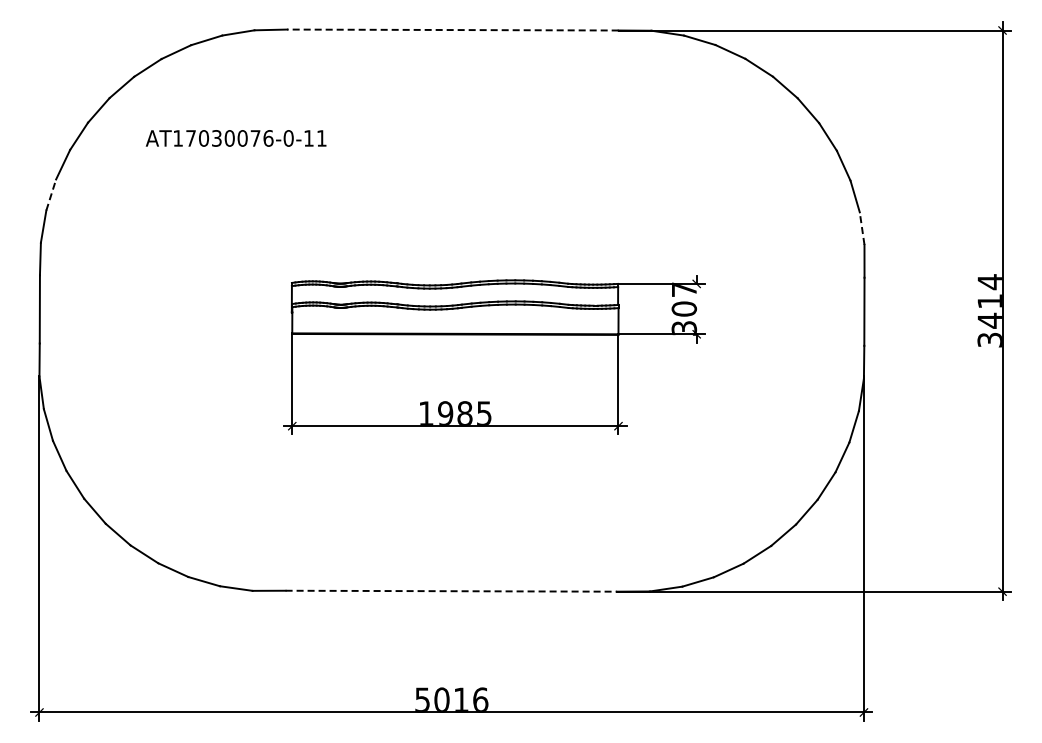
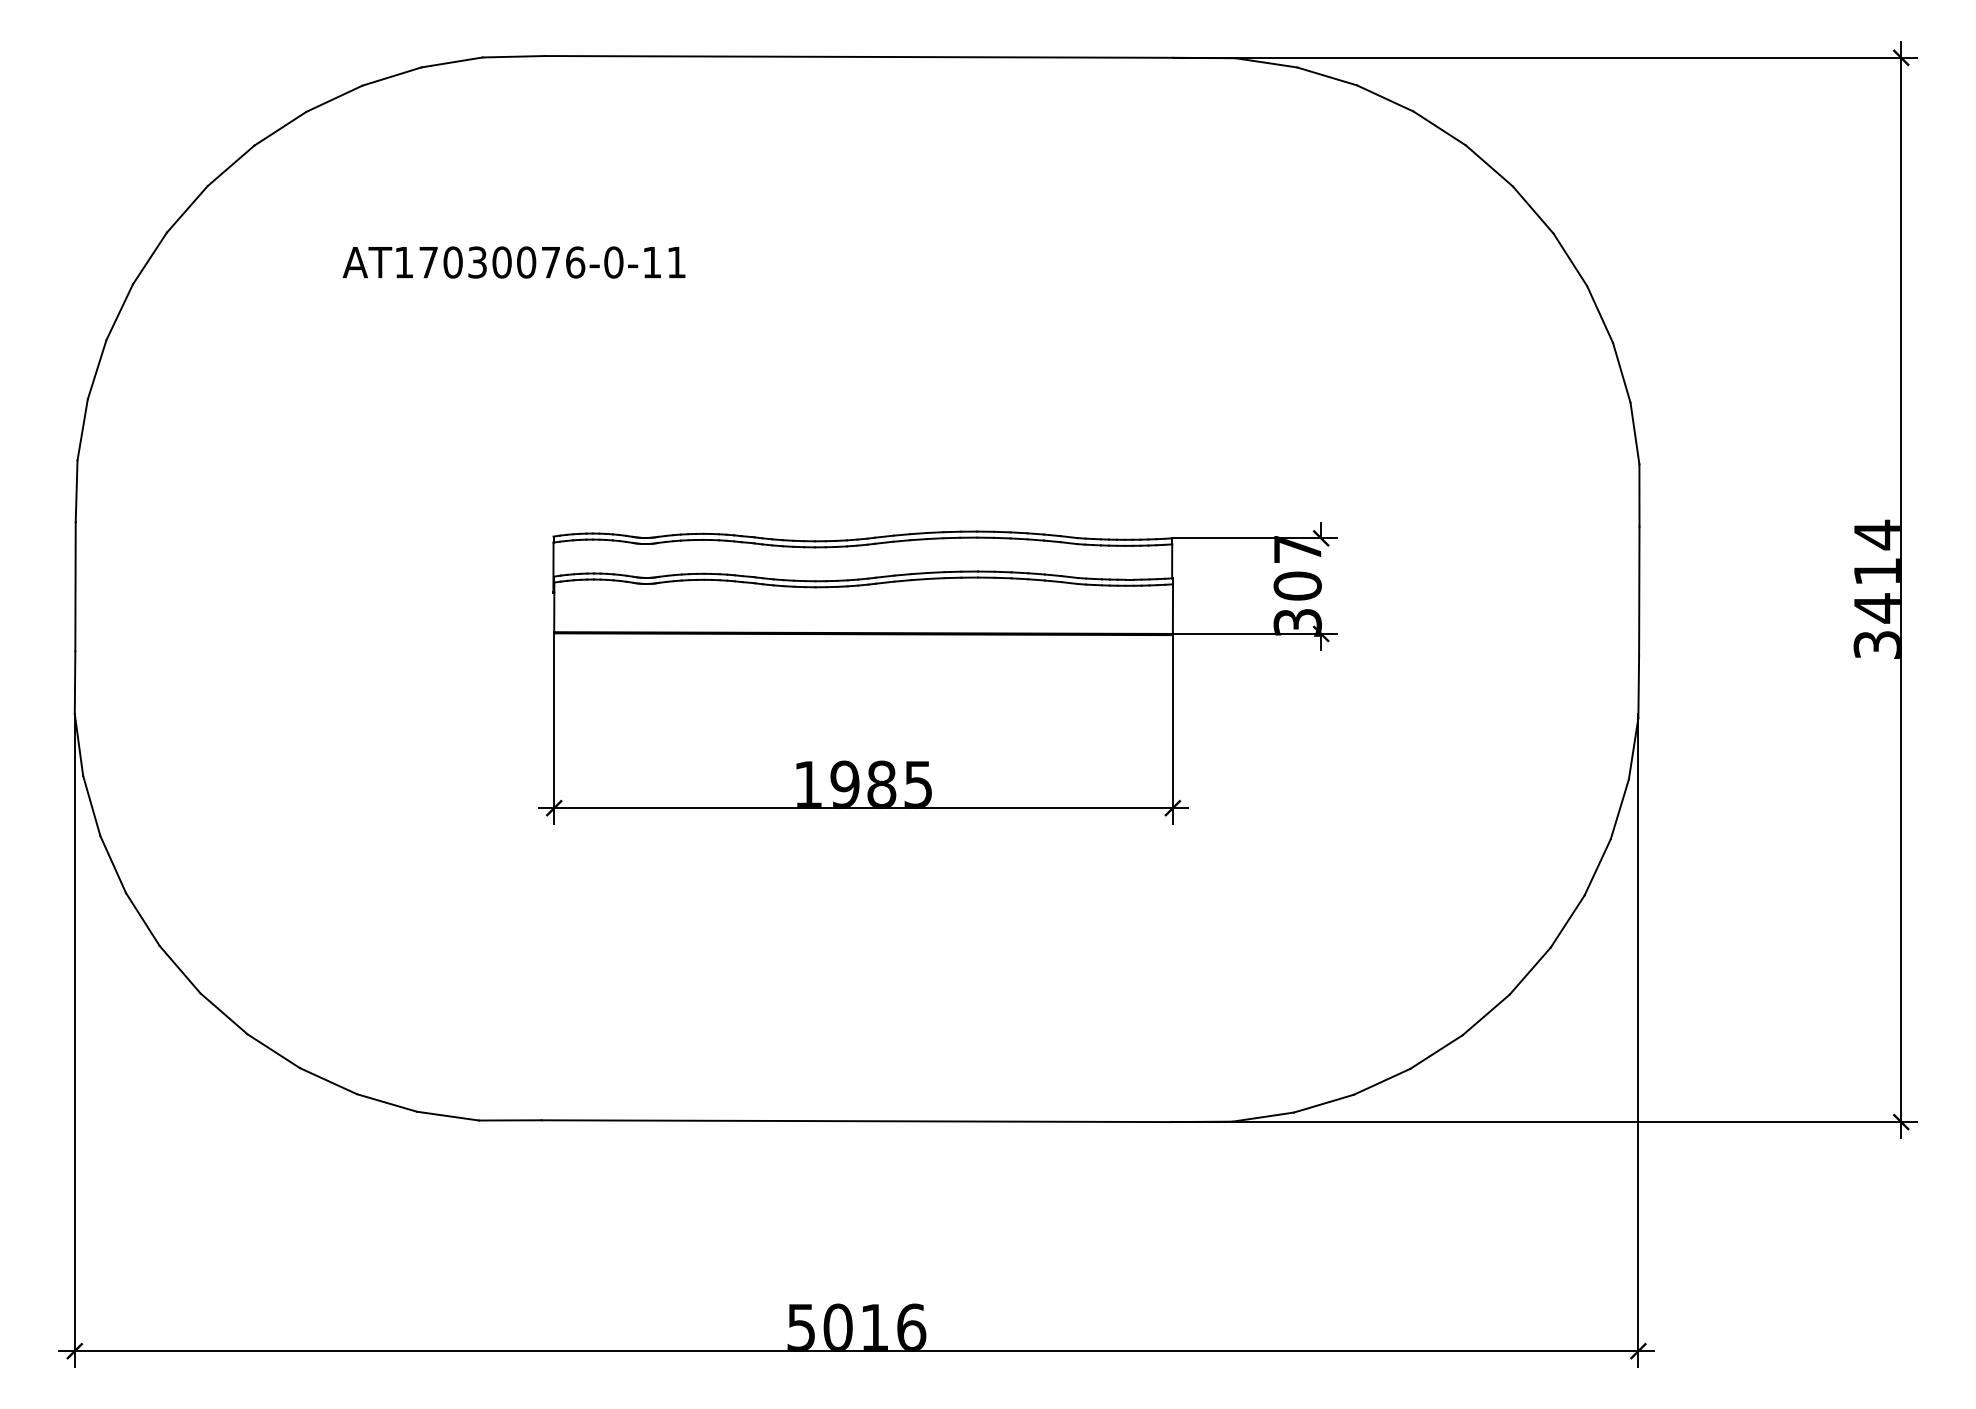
line: (452, 30) -> (858, 57), dashed -> solid
text: (235, 138) -> (512, 262), moved
line: (51, 194) -> (97, 368), dashed -> solid
line: (862, 228) -> (1635, 433), dashed -> solid
line: (451, 591) -> (856, 1121), dashed -> solid

